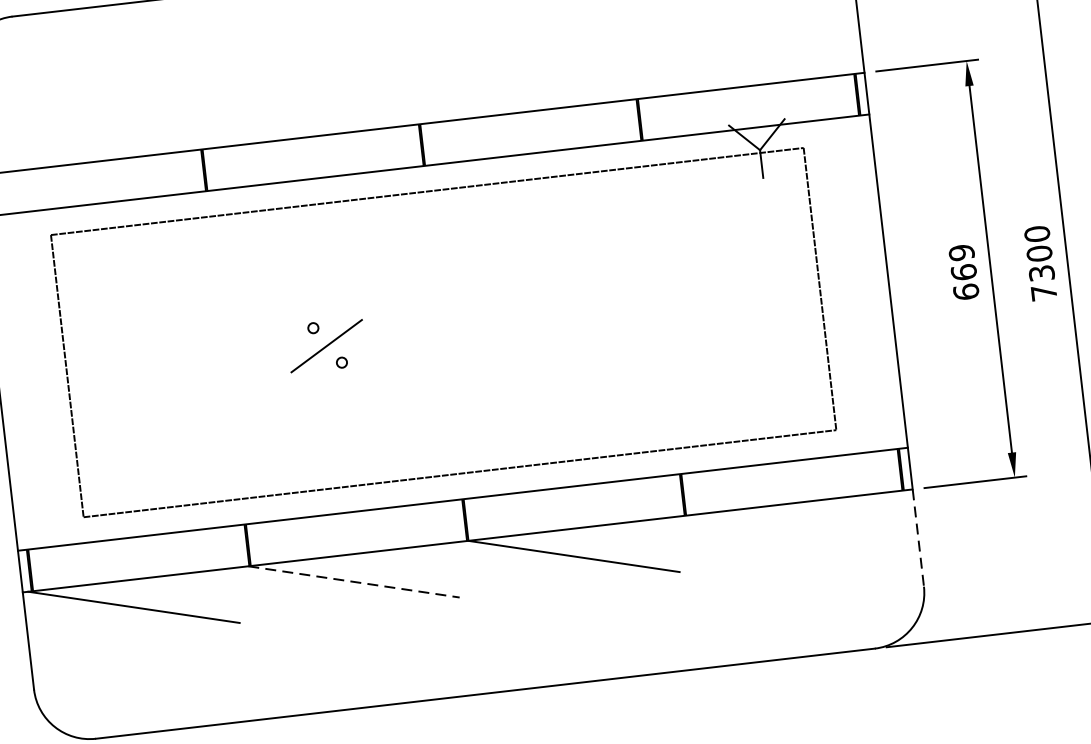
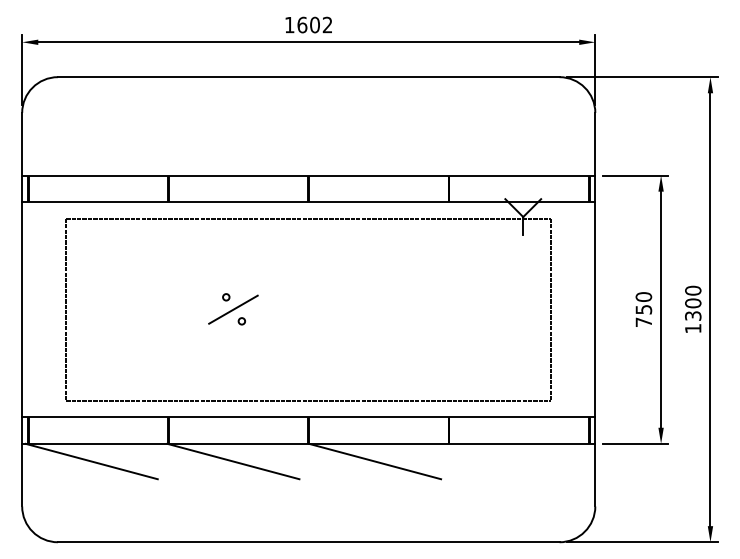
text: (963, 272) -> (643, 309), 669 -> 750
text: (1044, 292) -> (693, 328), 7300 -> 1300
line: (918, 538) -> (595, 475), dashed -> solid
line: (354, 581) -> (233, 461), dashed -> solid

